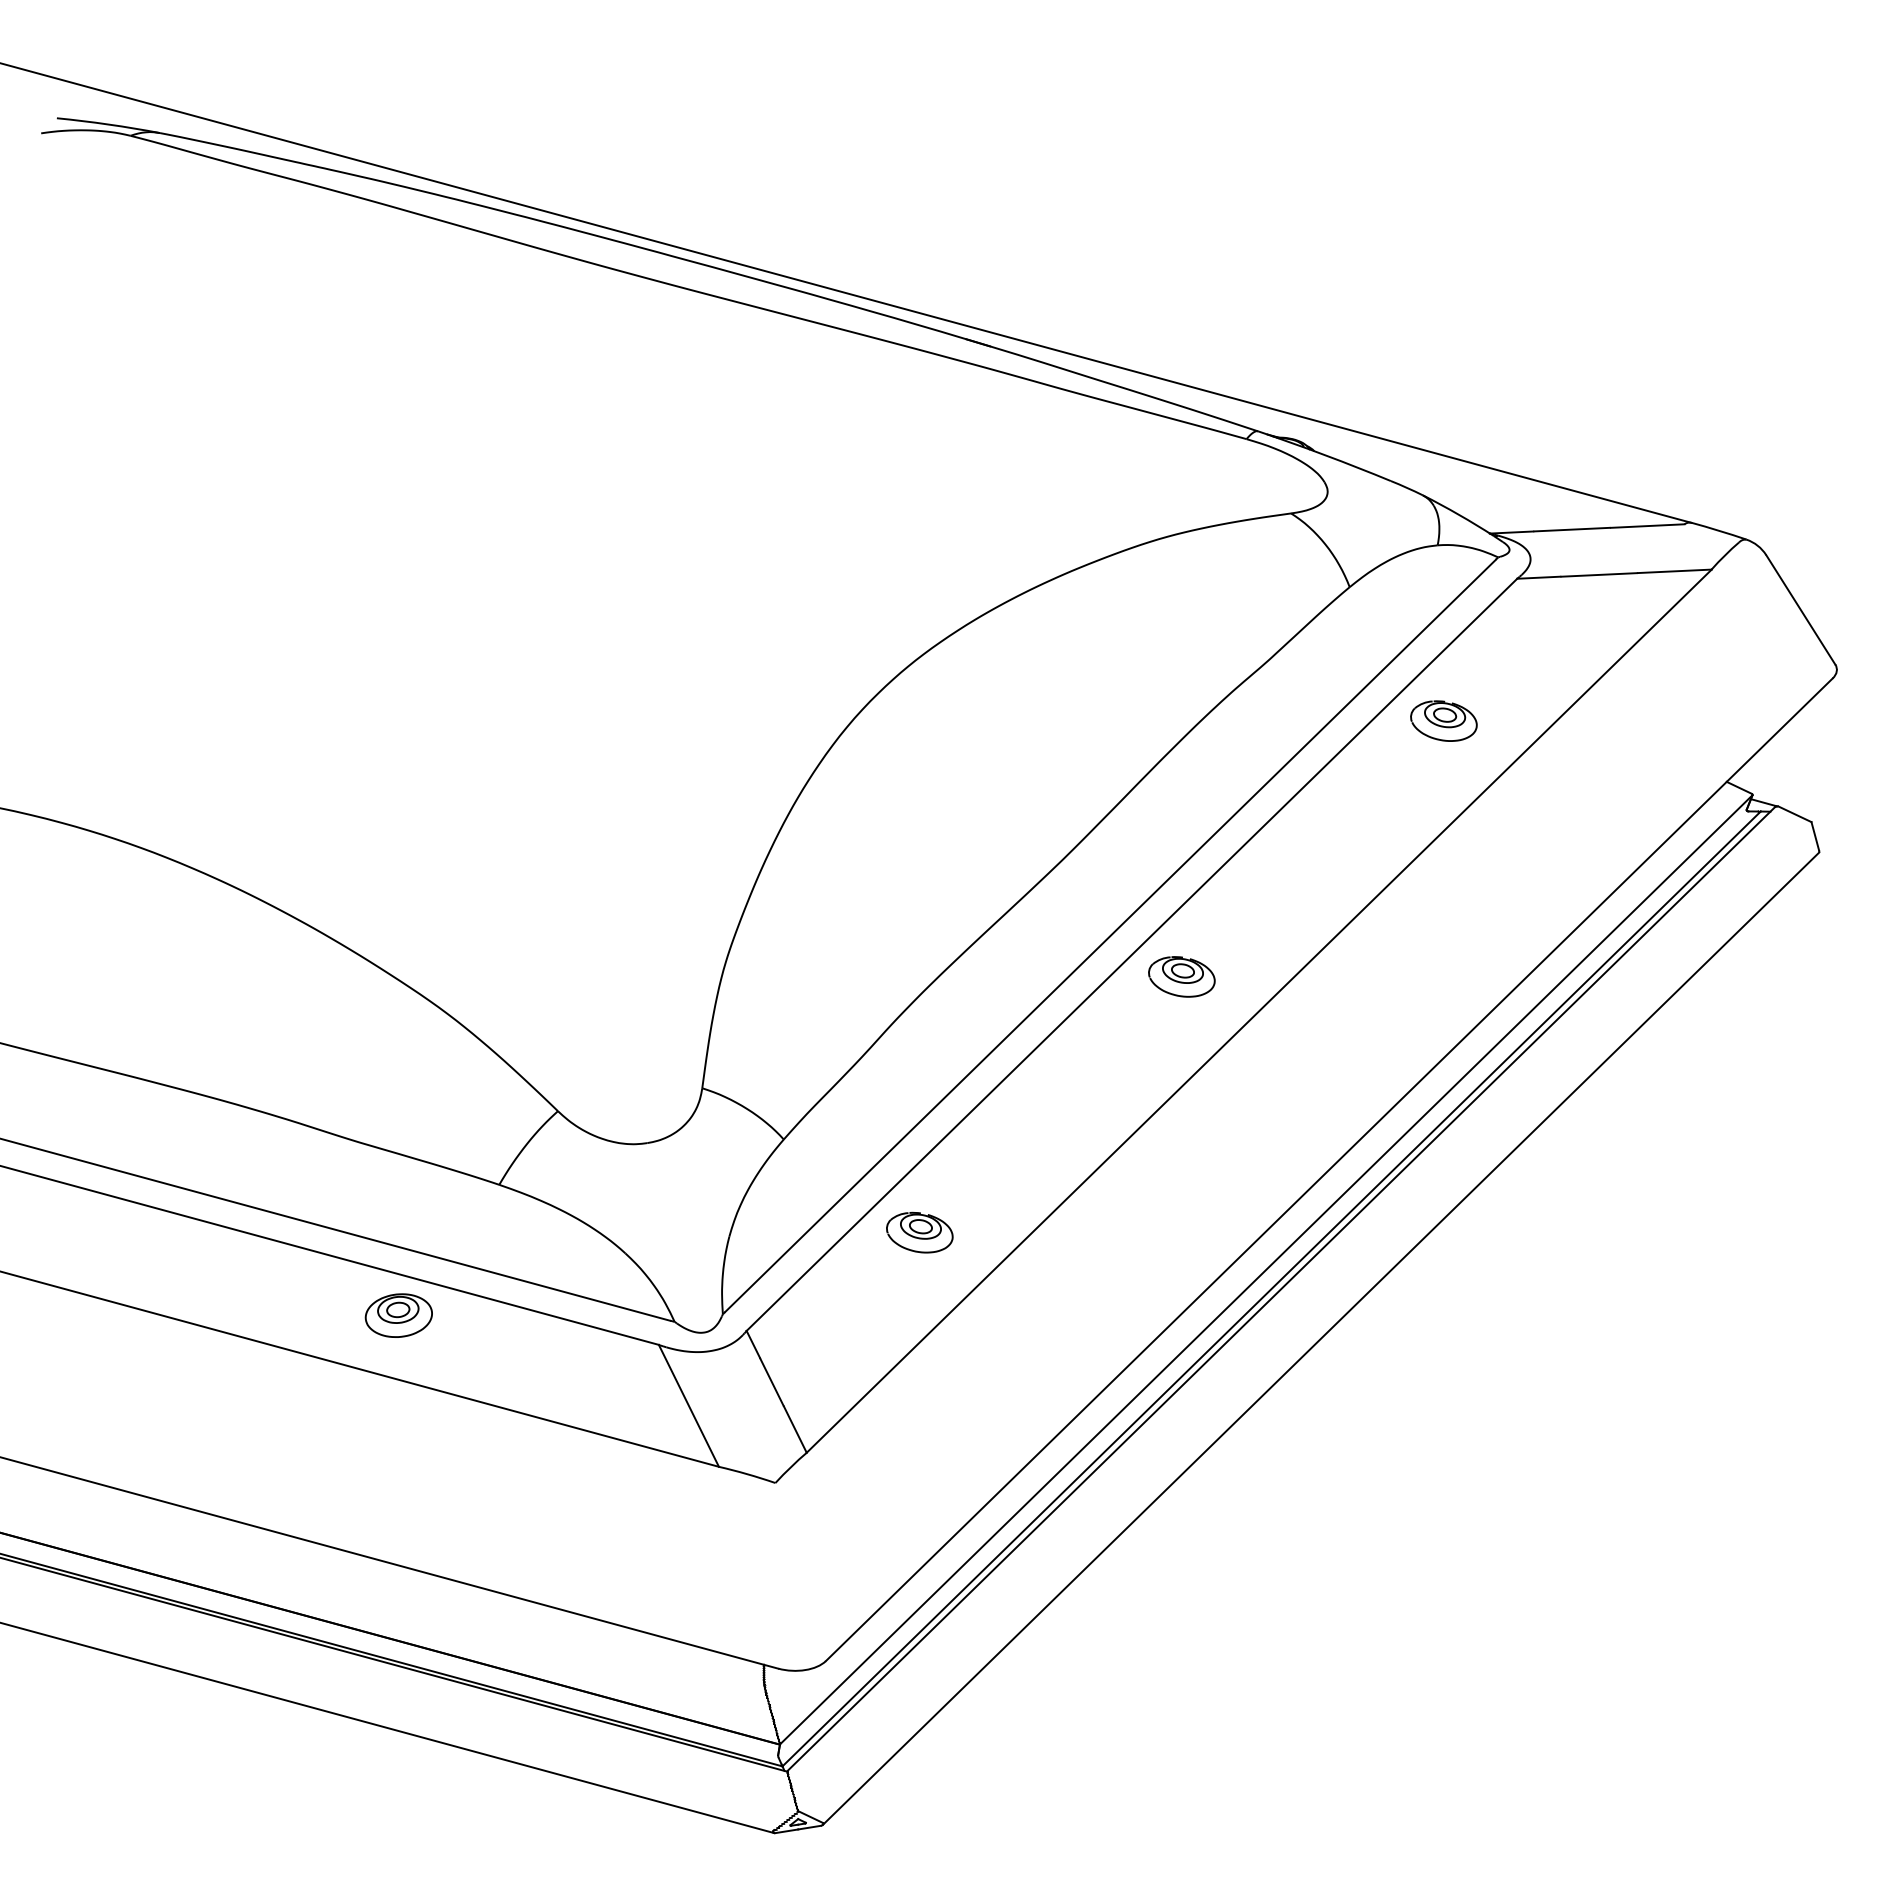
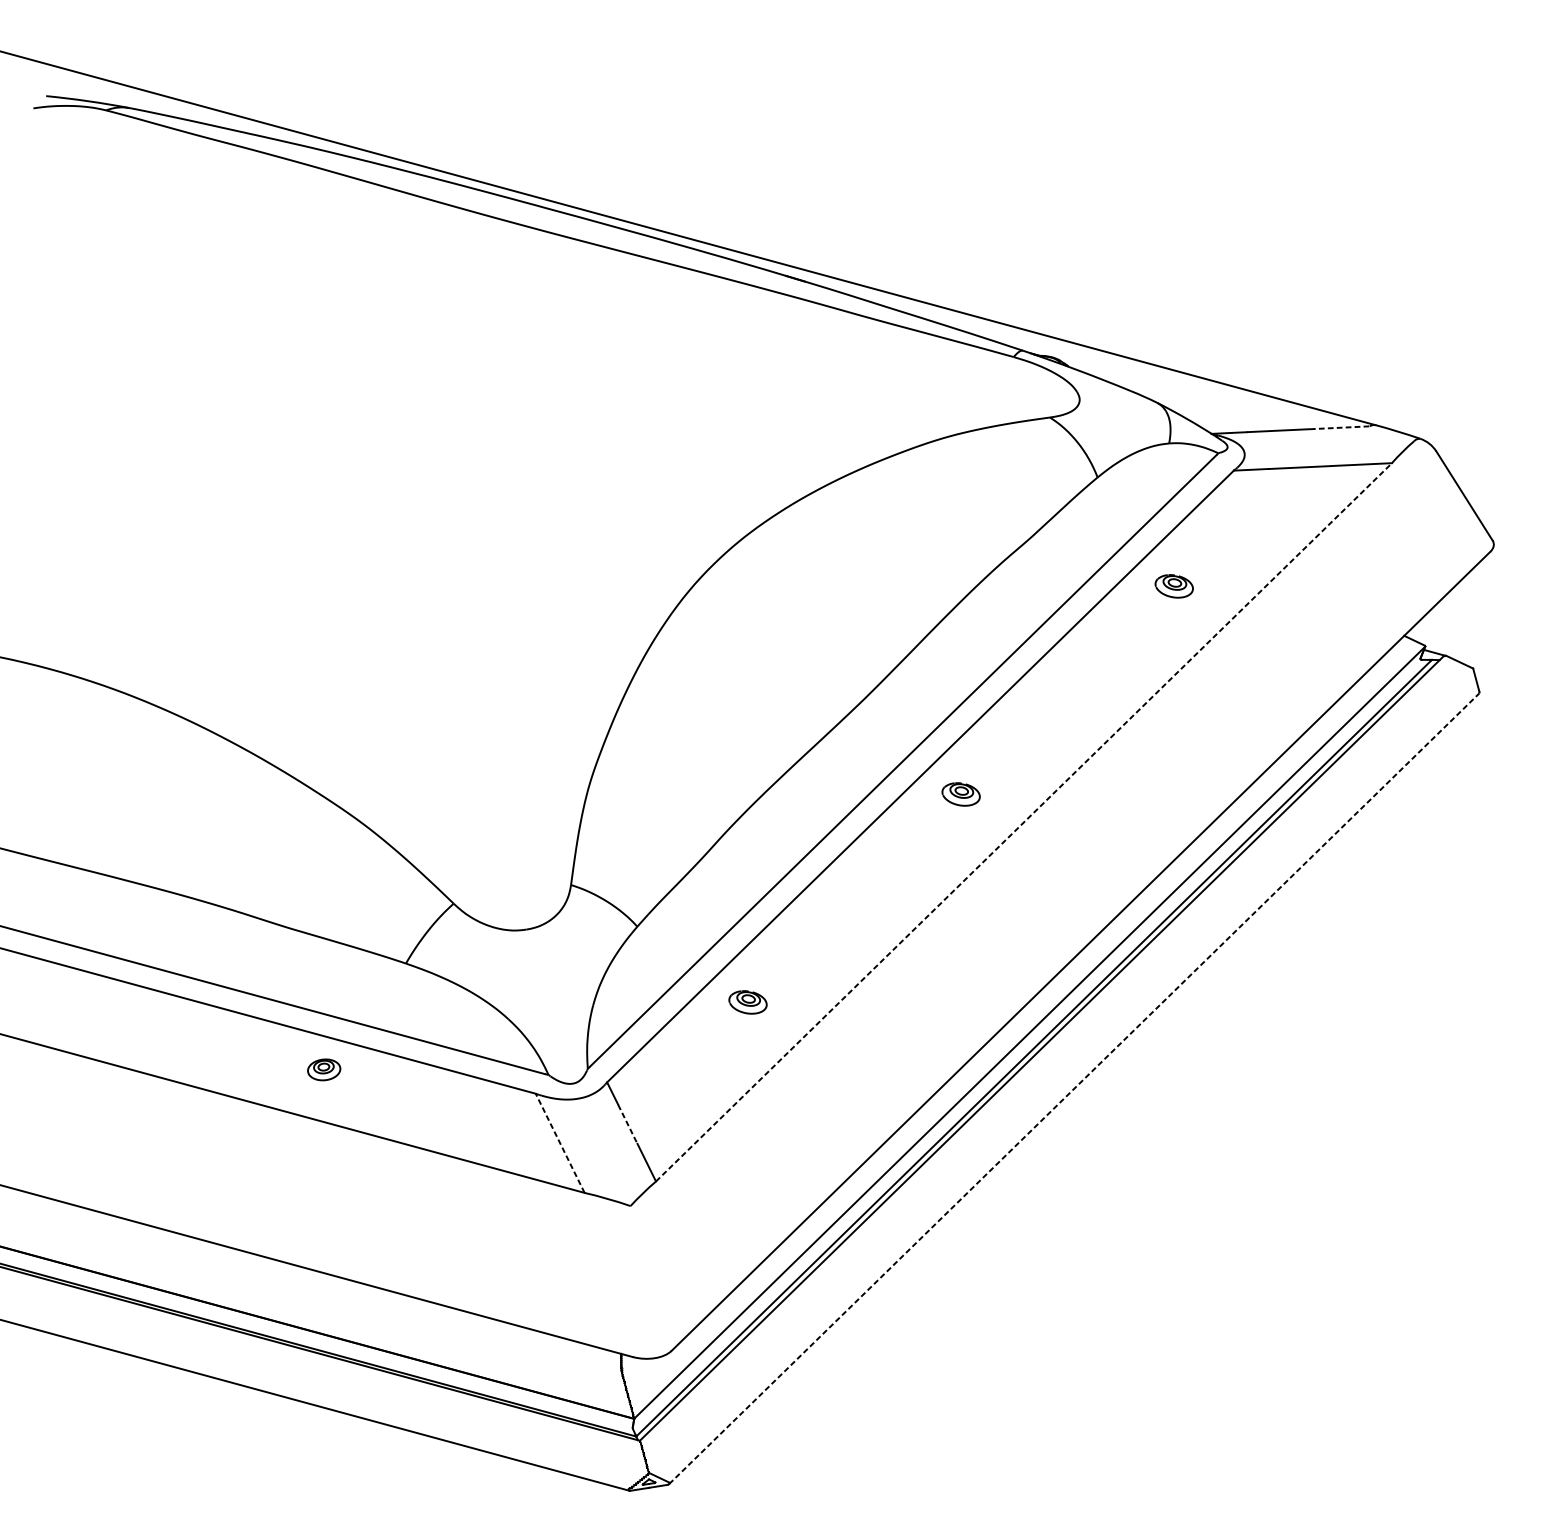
line: (1647, 526) -> (1339, 428), solid -> dashed
part: (1443, 720) -> (1173, 585), size x0.7
part: (1181, 976) -> (960, 794), size x0.7
line: (1259, 1010) -> (1024, 821), solid -> dashed
part: (919, 1232) -> (747, 1002), size x0.7
part: (398, 1315) -> (323, 1069), size x0.6
line: (1321, 1338) -> (1074, 1088), solid -> dashed
line: (772, 1382) -> (628, 1124), solid -> dashed
line: (688, 1405) -> (559, 1143), solid -> dashed

